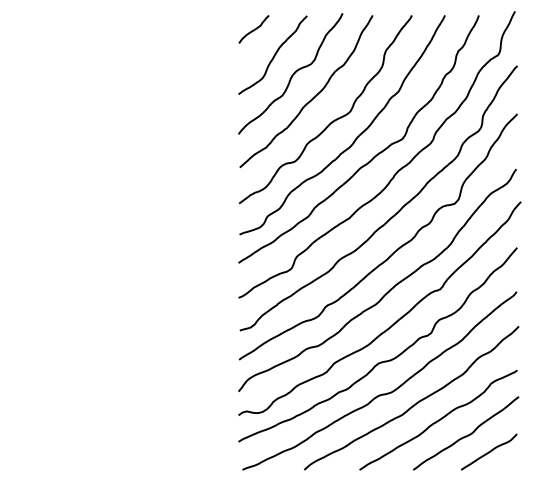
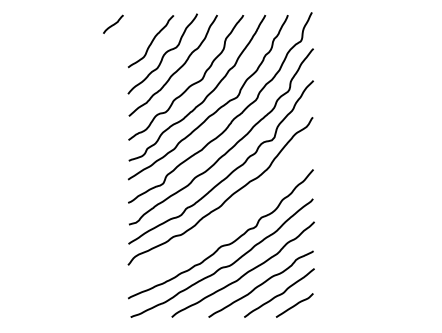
curve: (254, 28) -> (113, 23), moved
curve: (392, 322) -> (230, 219), removed

